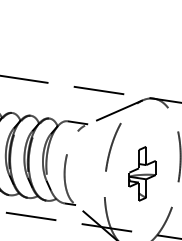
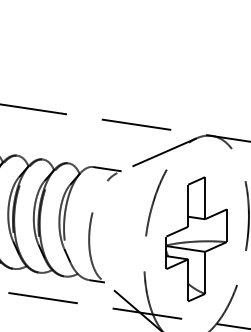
part: (142, 173) -> (196, 238), size x1.67

